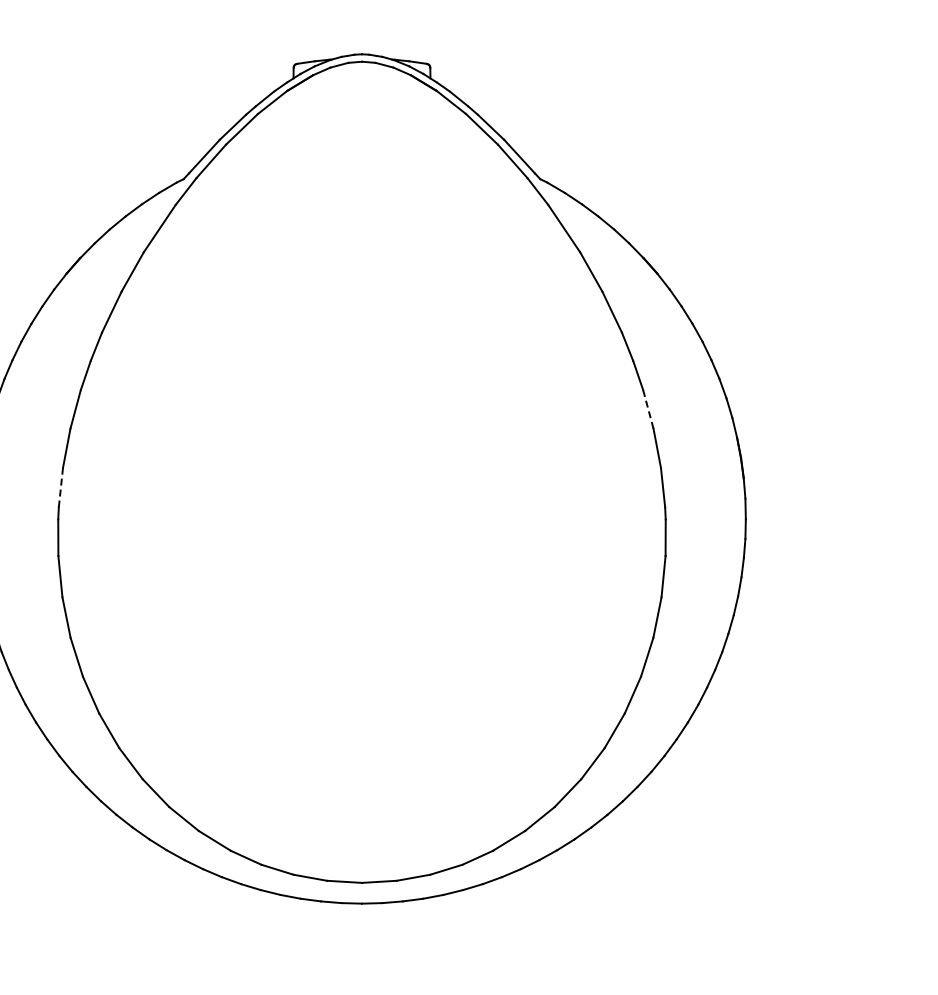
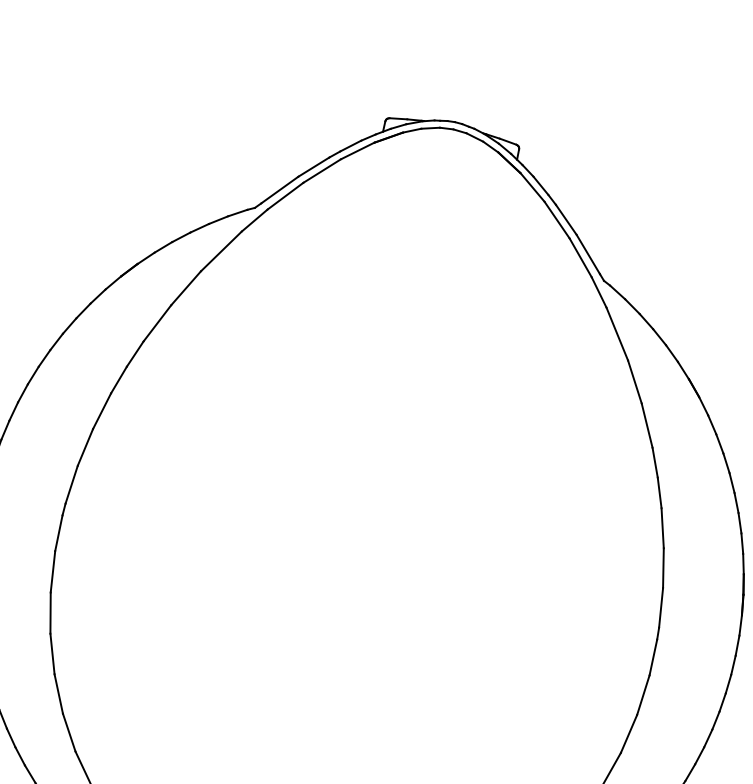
line: (648, 408) -> (663, 527), dashed -> solid
line: (60, 487) -> (71, 484), dashed -> solid

